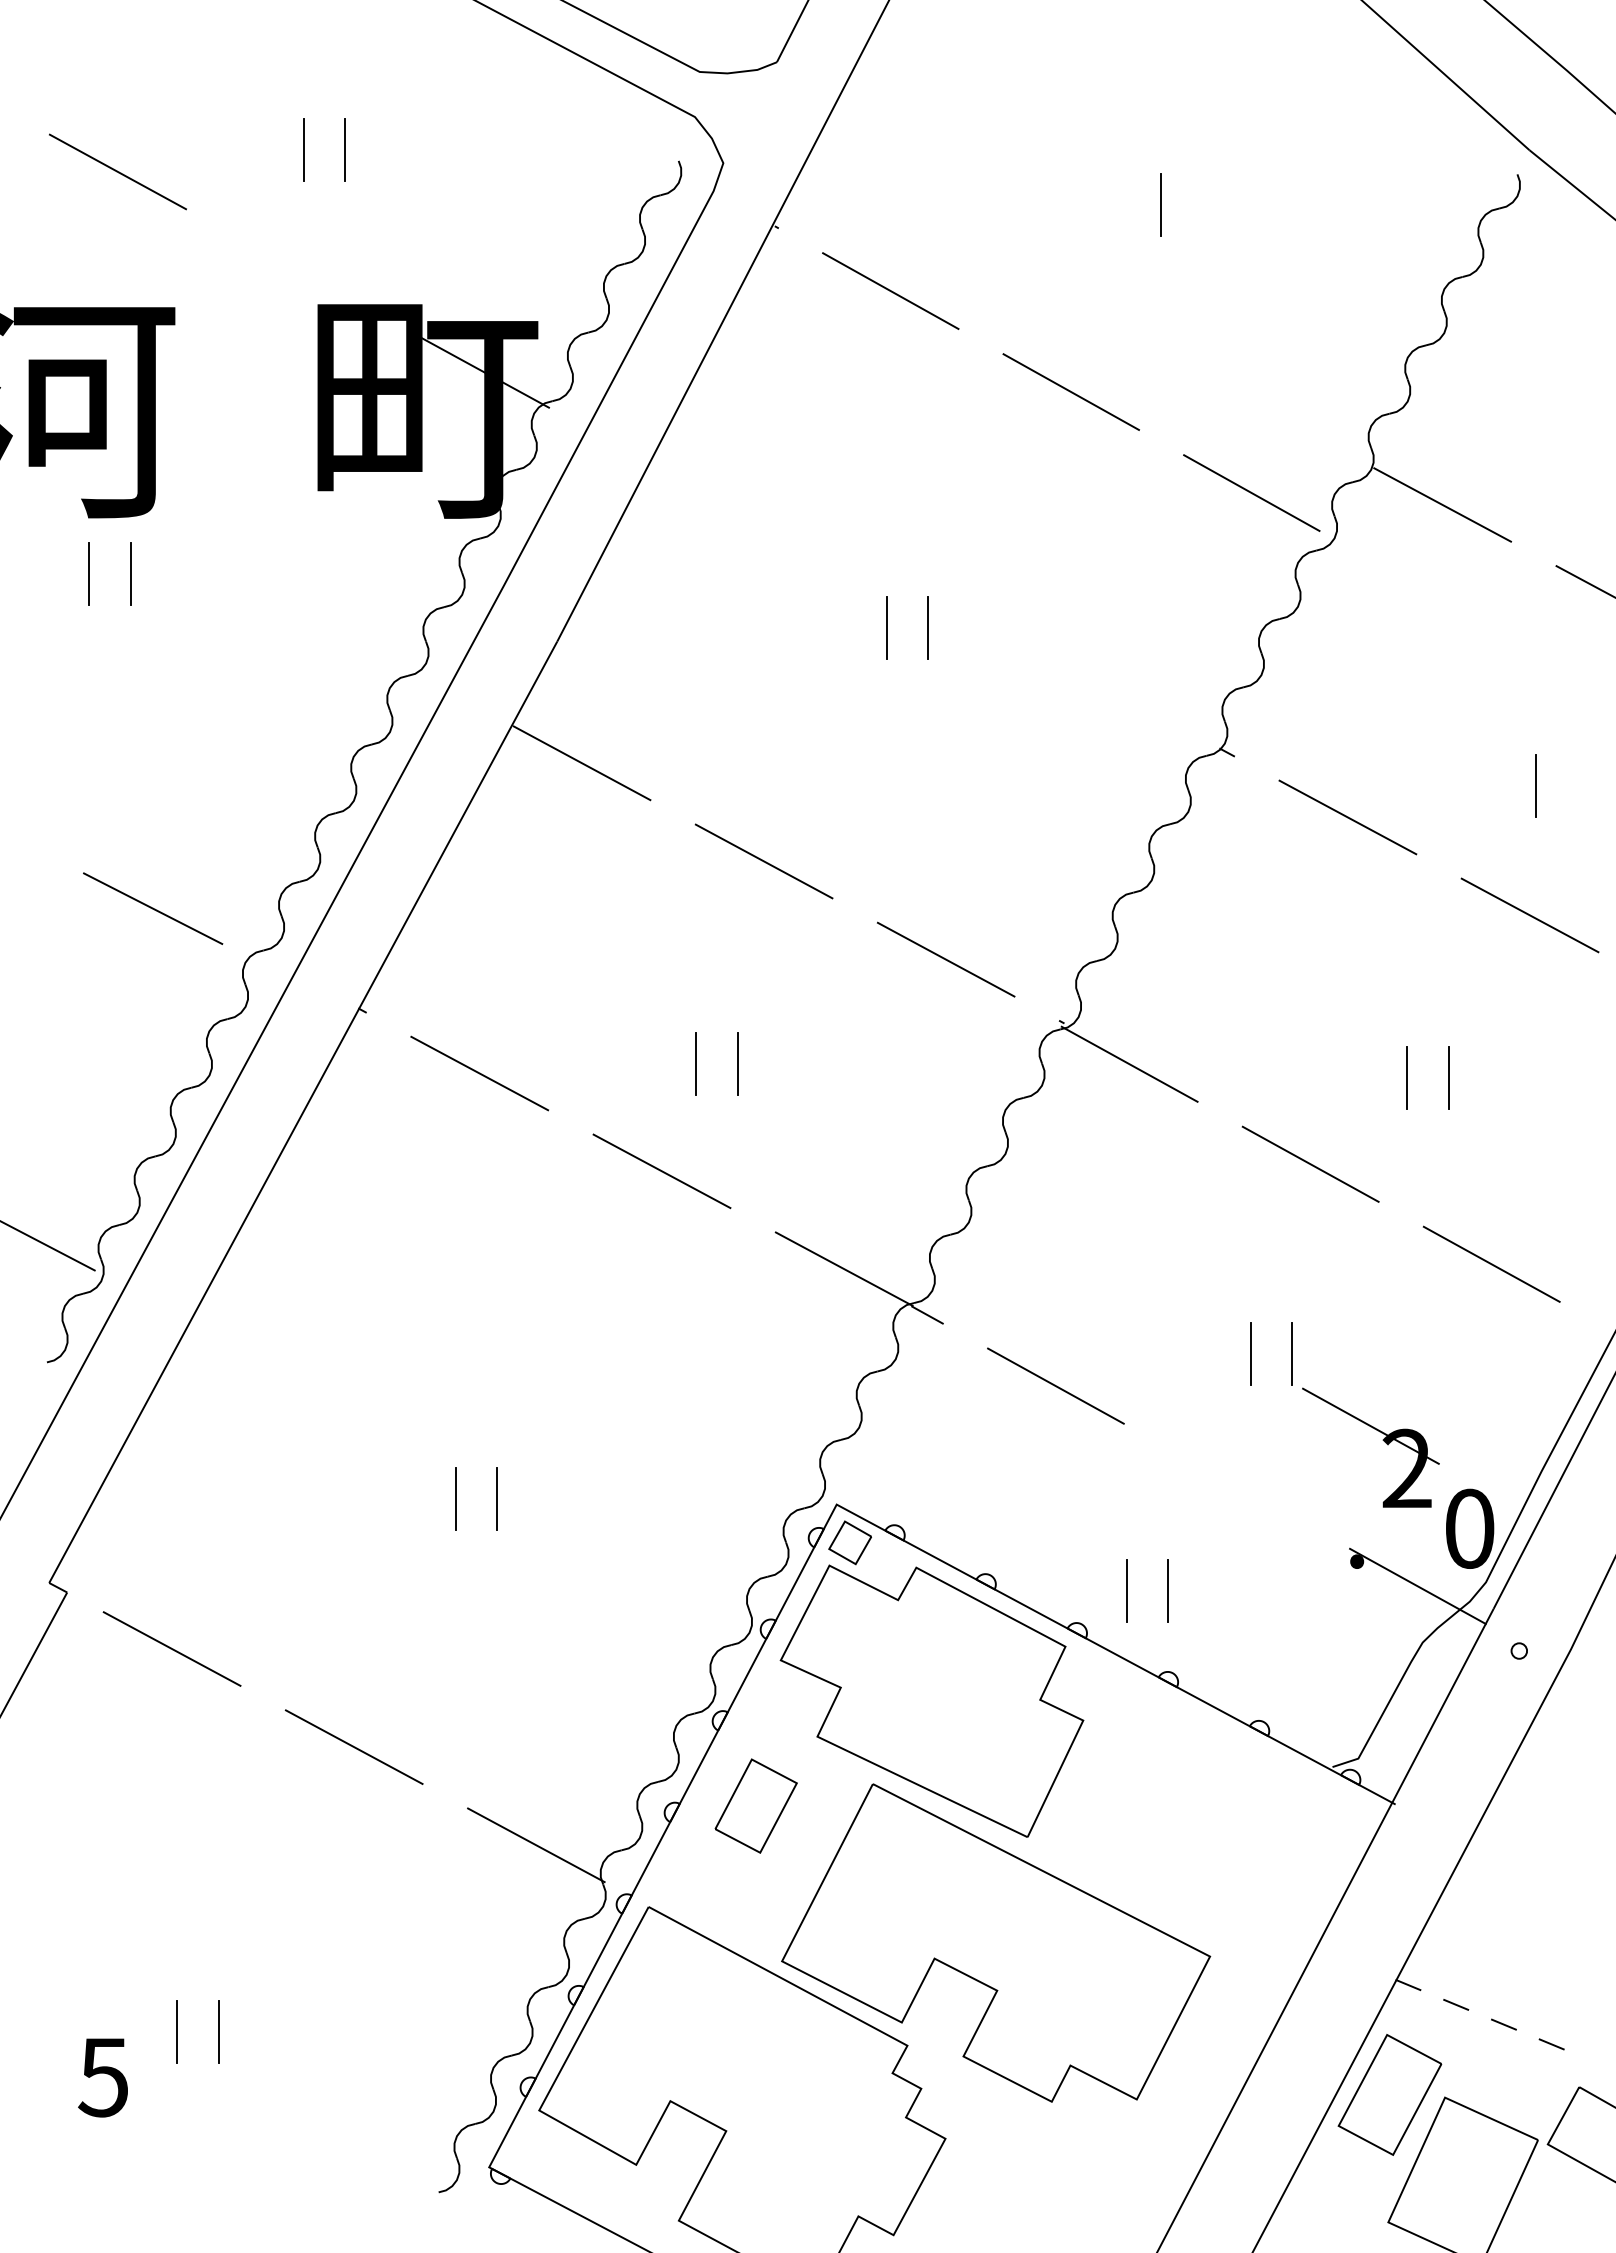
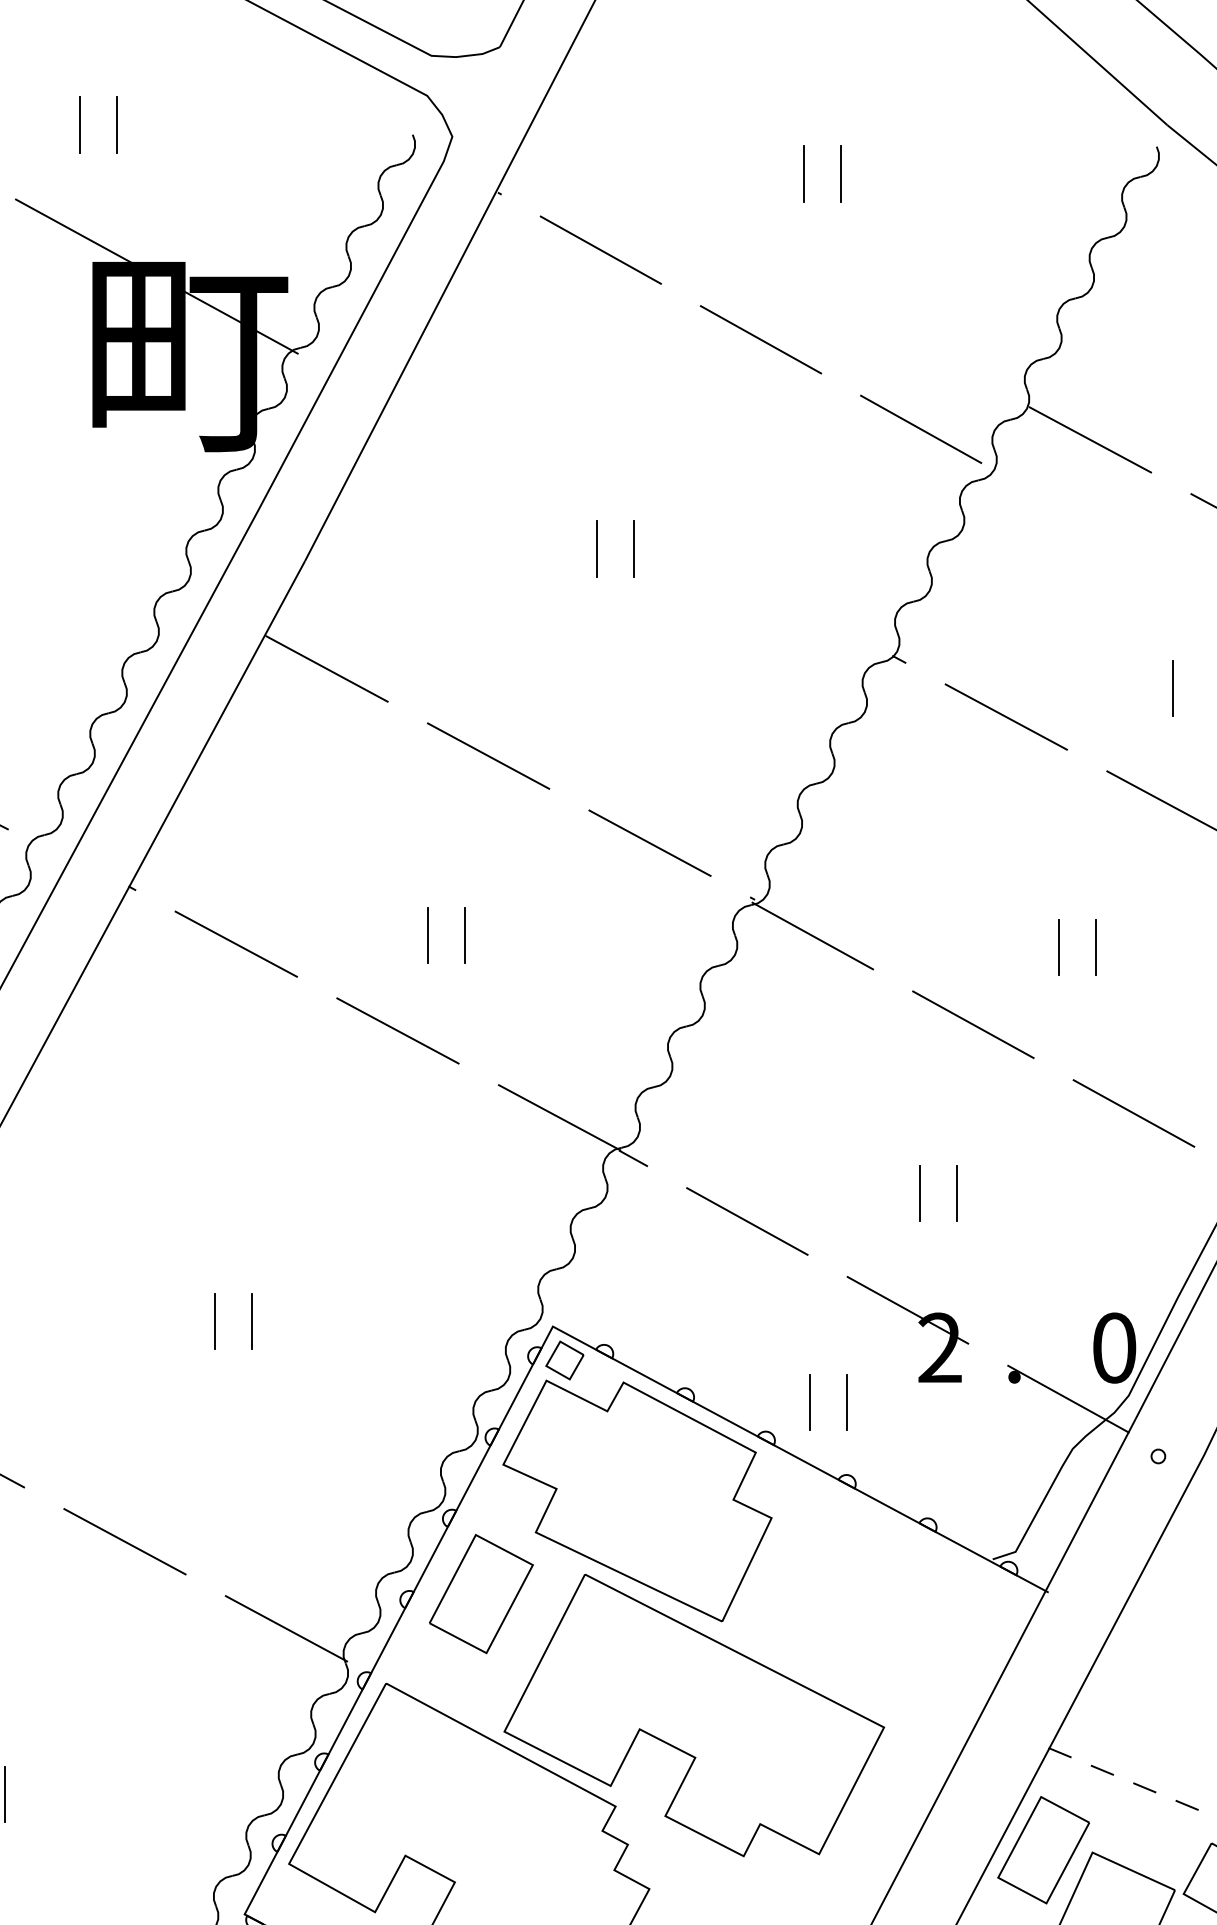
line: (1120, 205) -> (804, 174), added
line: (299, 271) -> (76, 232), added
part: (1382, 1440) -> (918, 1322), moved
part: (756, 1805) -> (481, 1593), size x1.43

